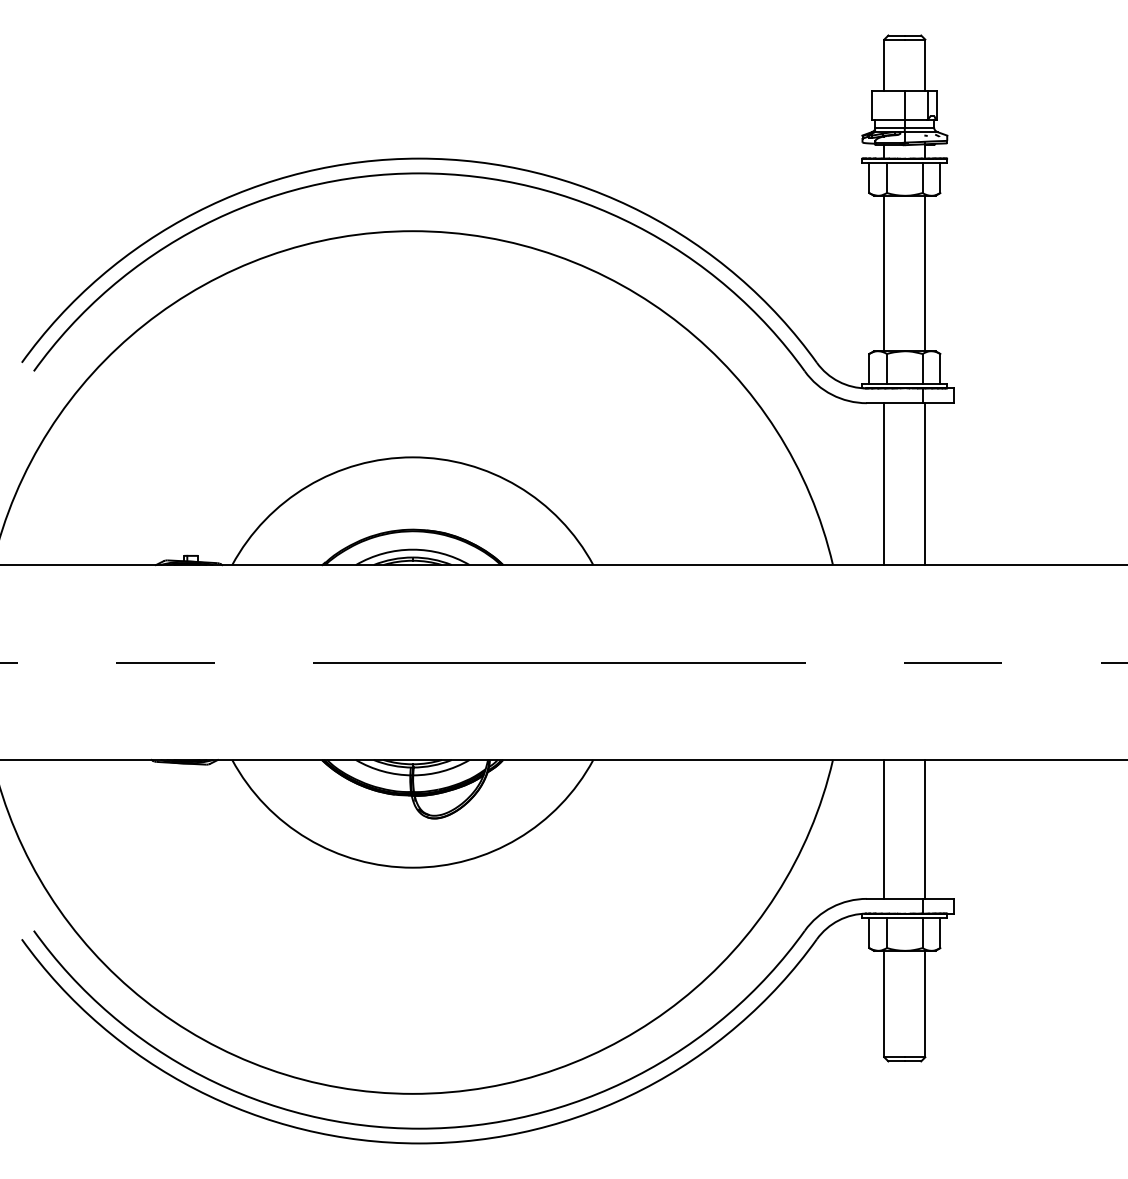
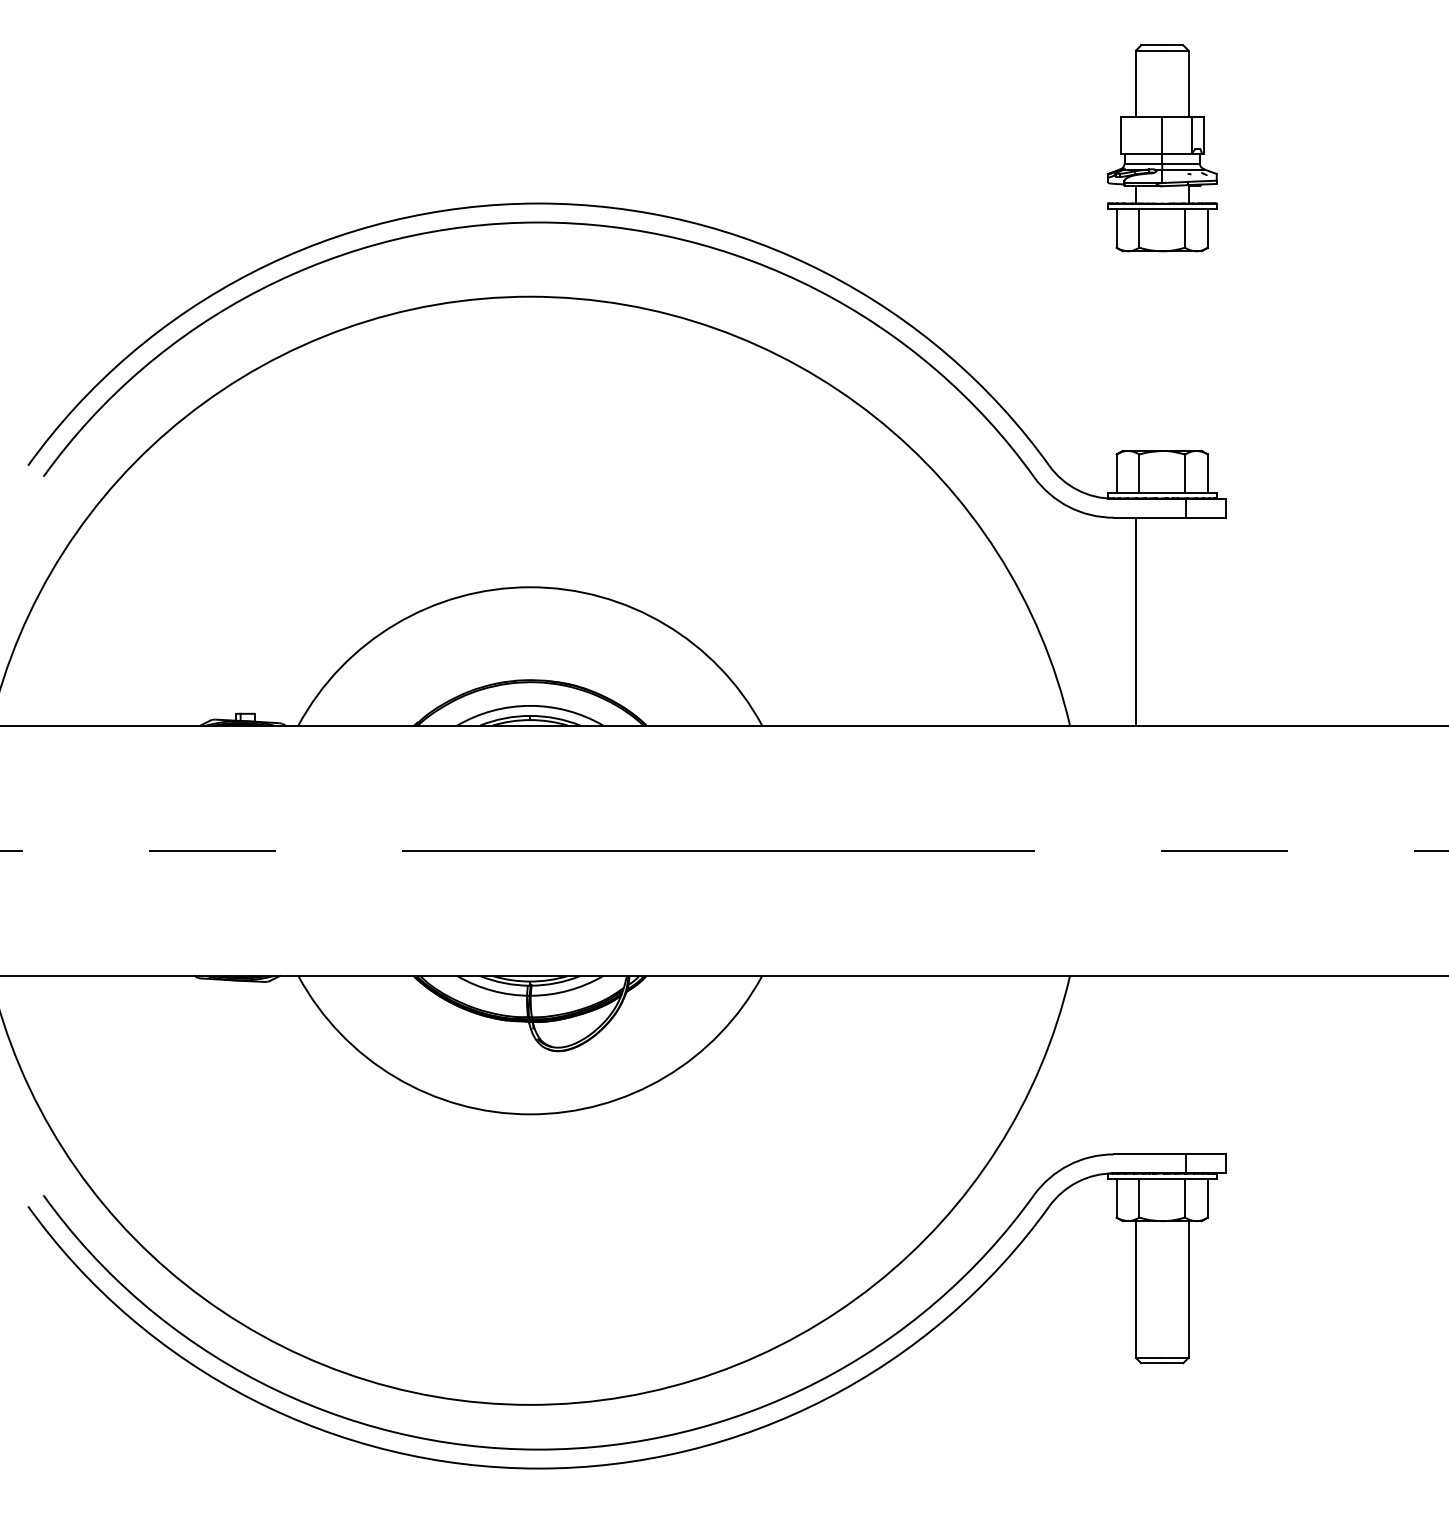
line: (883, 273) -> (1135, 350), removed
line: (925, 273) -> (1188, 350), removed
line: (925, 484) -> (1188, 621), removed
line: (883, 829) -> (1135, 1065), removed
line: (925, 829) -> (1188, 1065), removed

